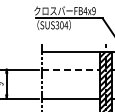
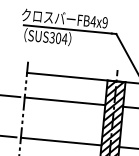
line: (70, 69) -> (64, 101), dashed -> solid

